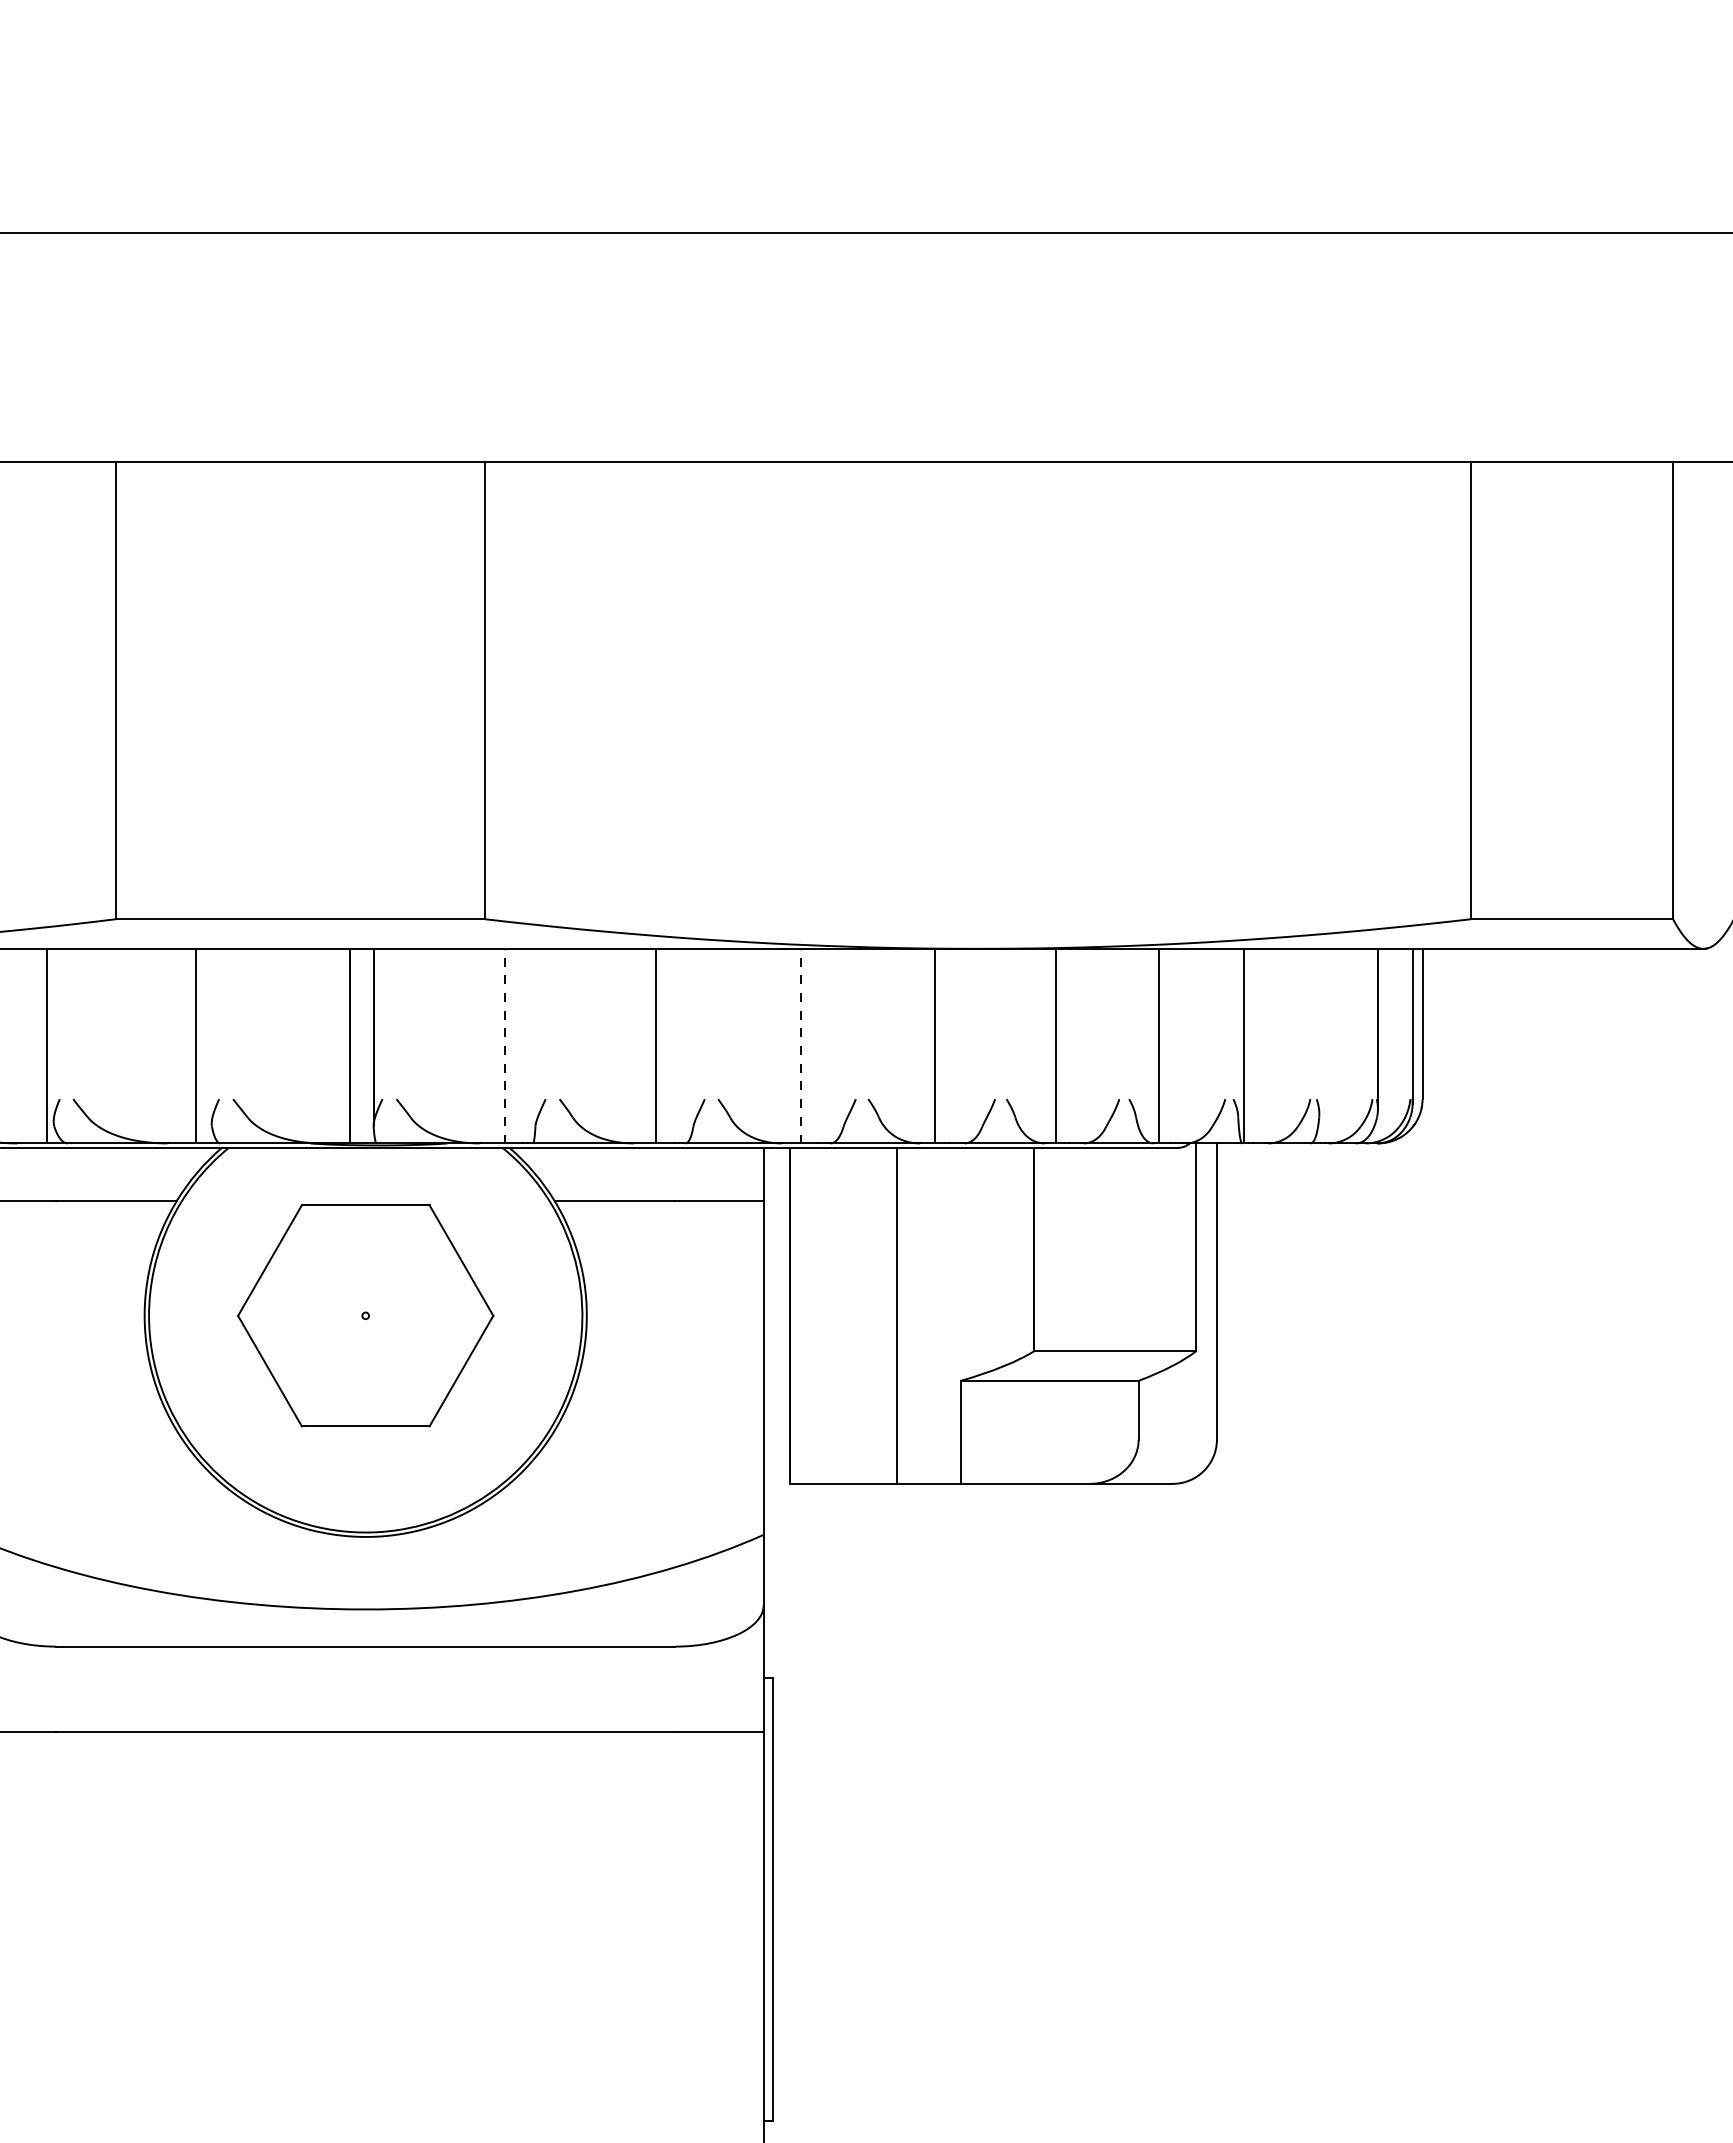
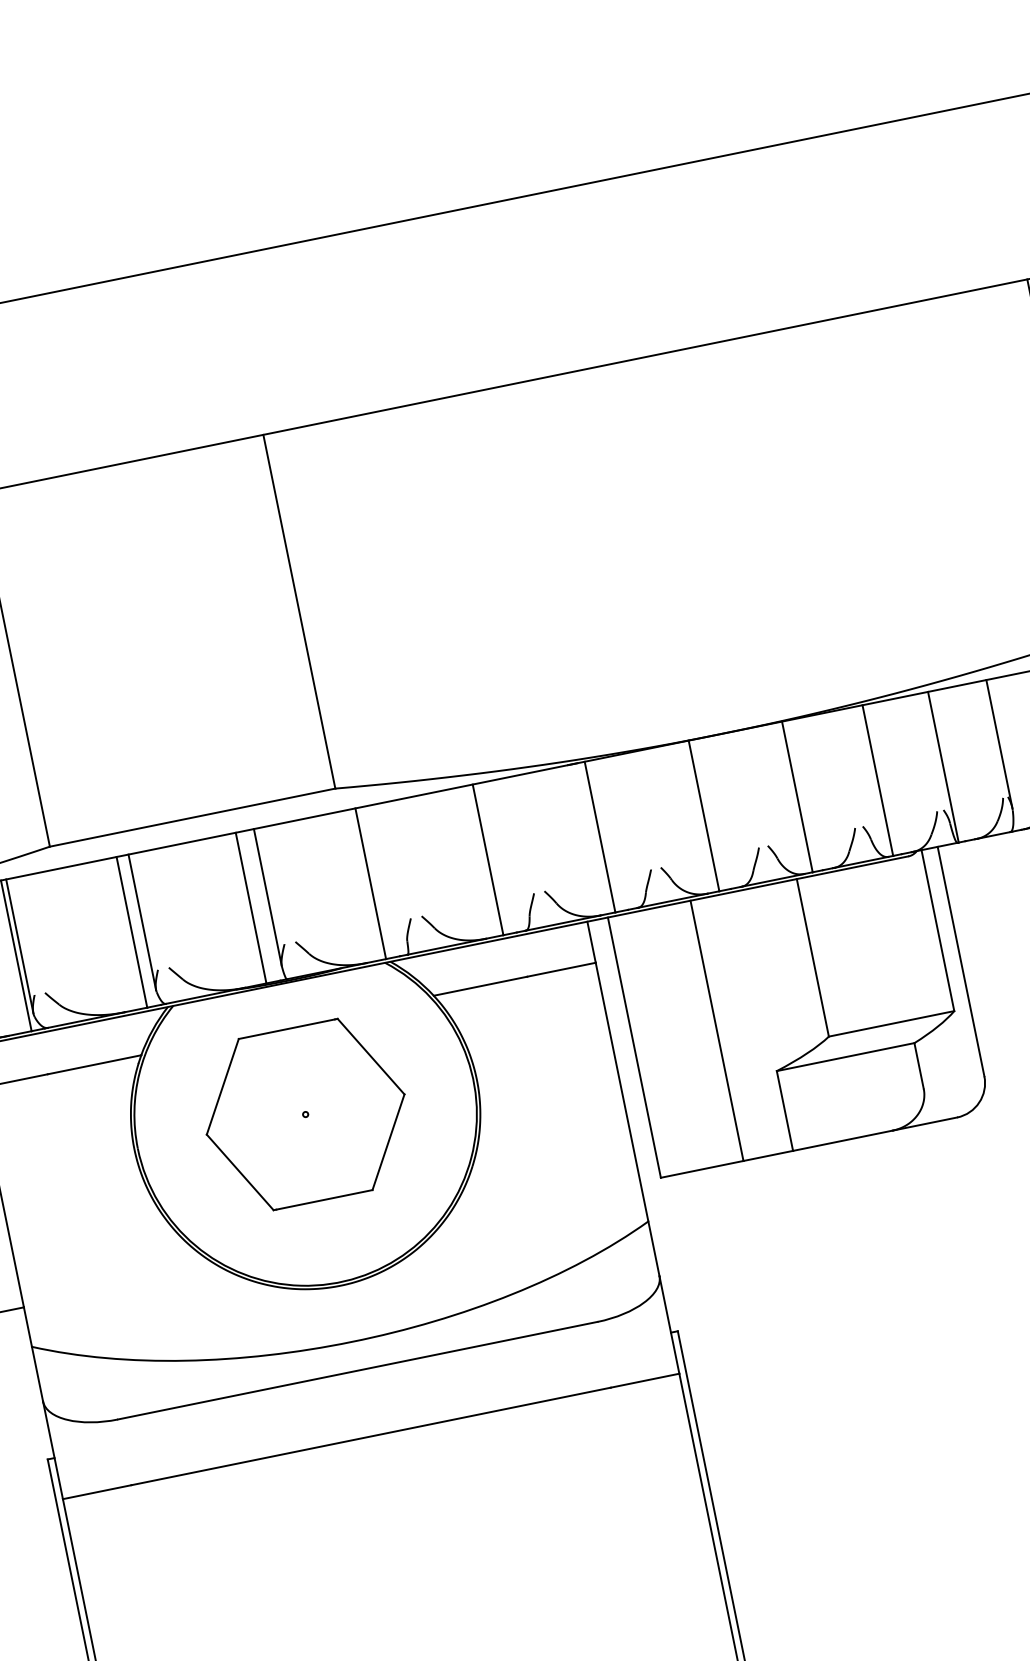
line: (1319, 1031) -> (999, 744), added
line: (53, 1034) -> (19, 945), added
line: (211, 1035) -> (142, 921), added
line: (504, 1045) -> (370, 883), dashed -> solid
line: (800, 1045) -> (599, 836), dashed -> solid

